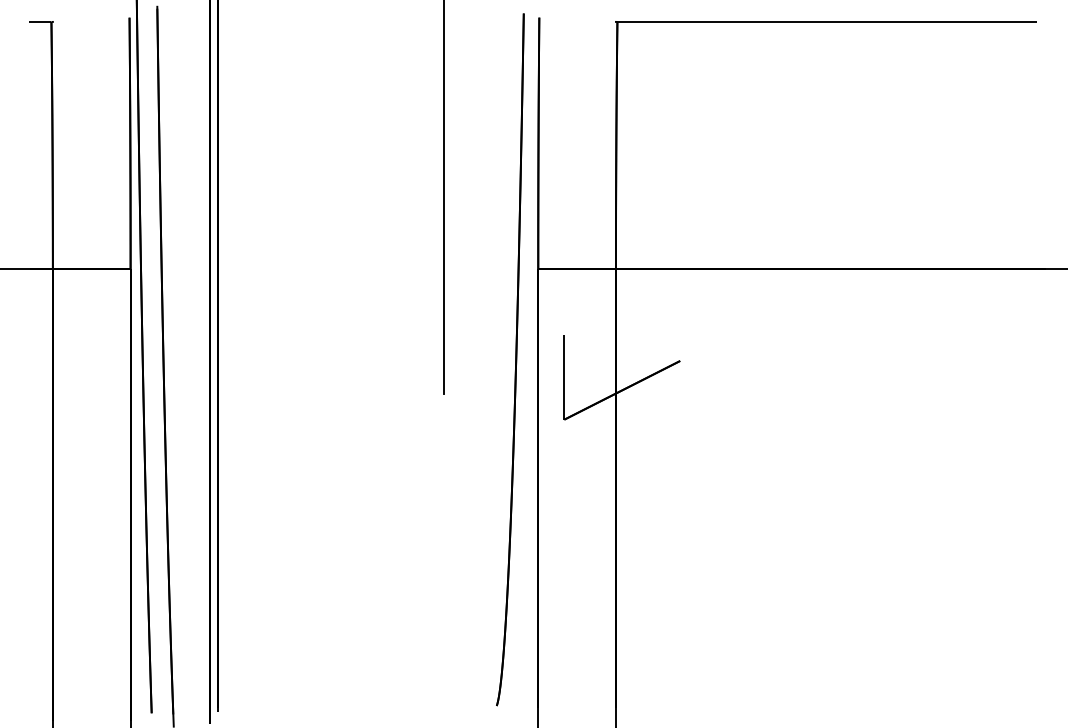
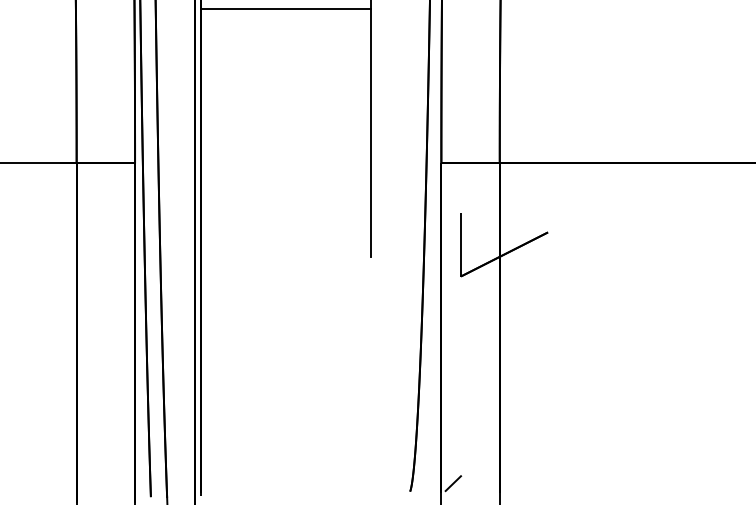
line: (330, 63) -> (285, 8), added
line: (553, 695) -> (452, 483), added

